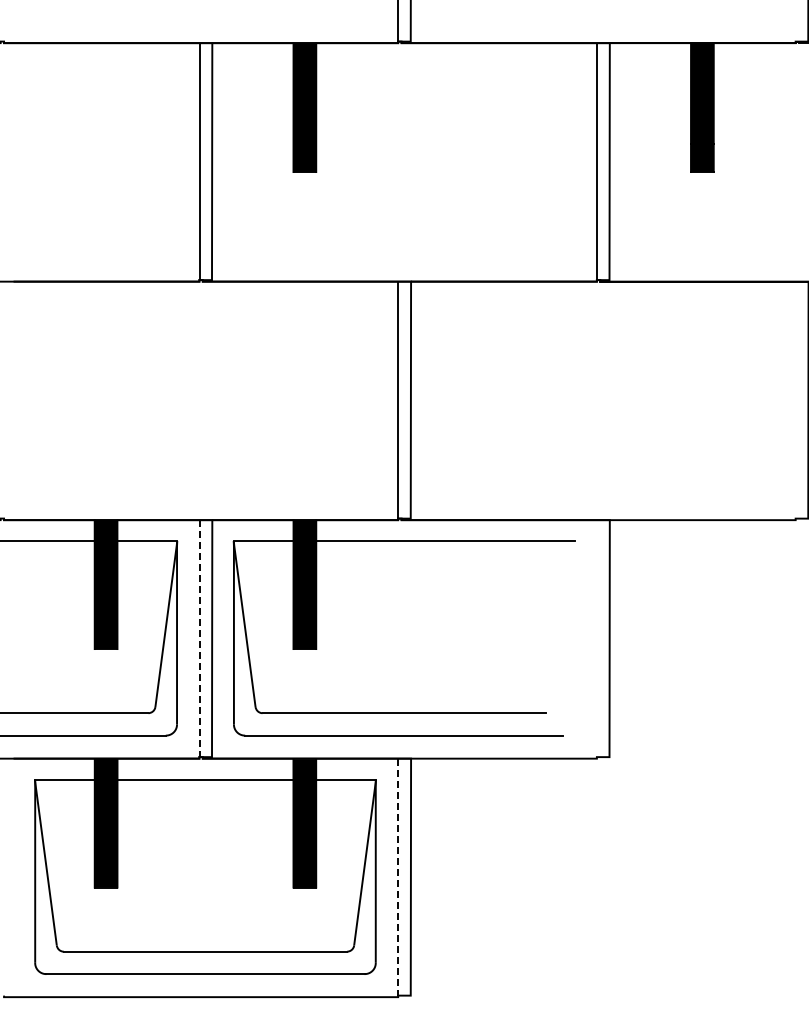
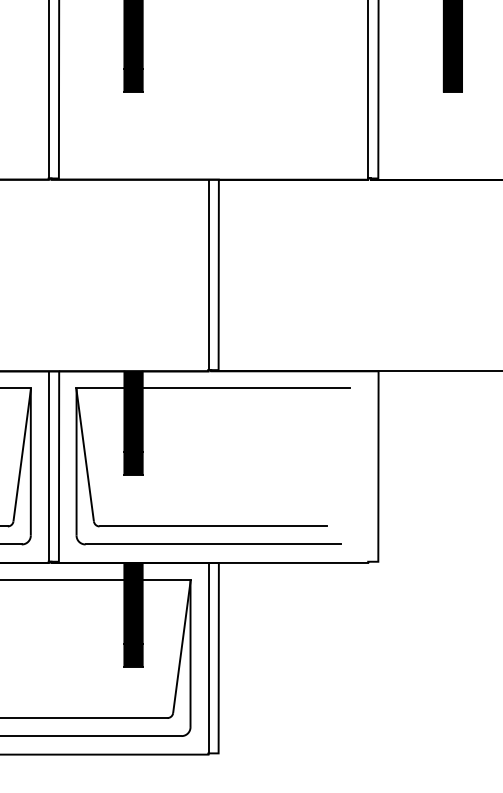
line: (199, 639) -> (48, 467), dashed -> solid
line: (398, 877) -> (208, 658), dashed -> solid

